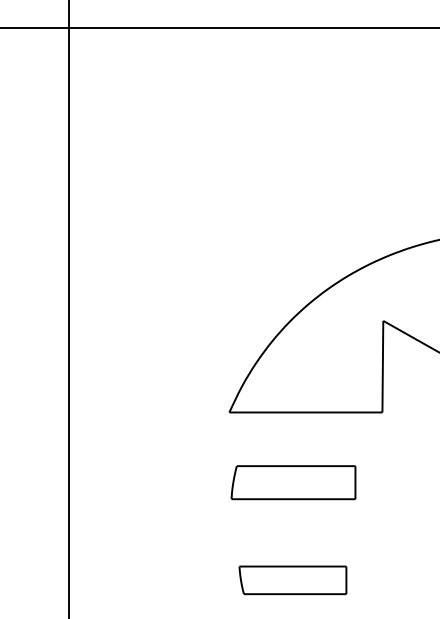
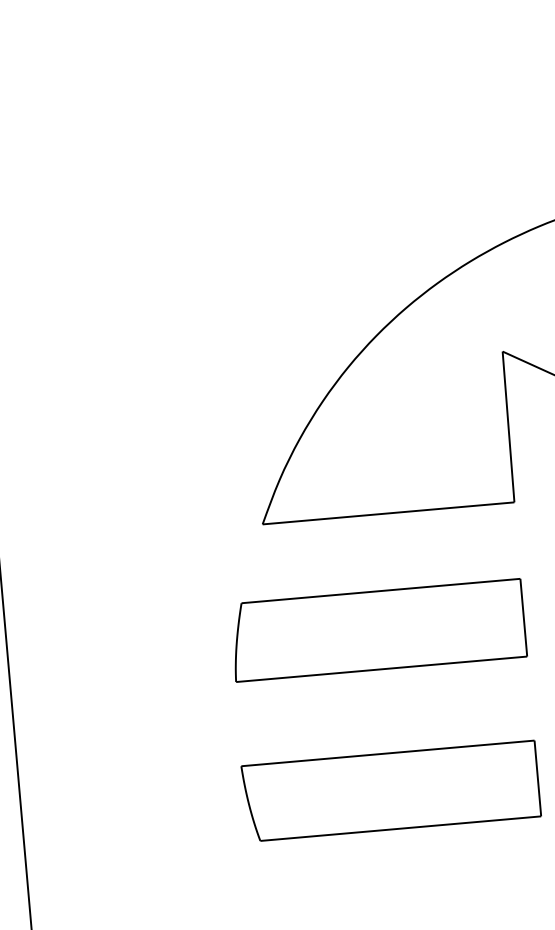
part: (293, 482) -> (378, 630), size x1.43
part: (292, 580) -> (390, 791), size x1.67

